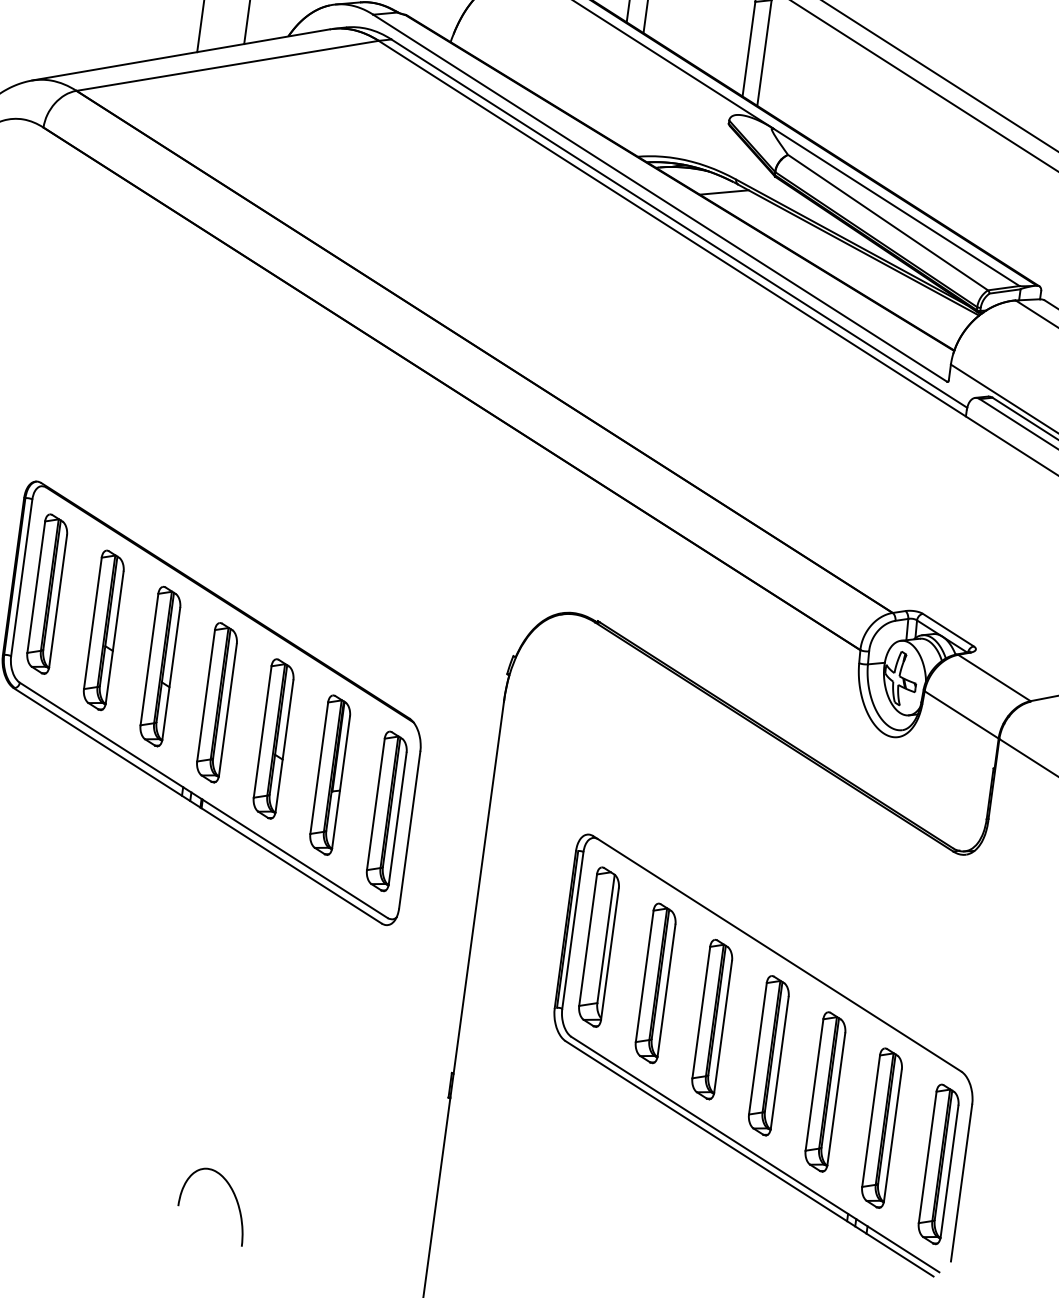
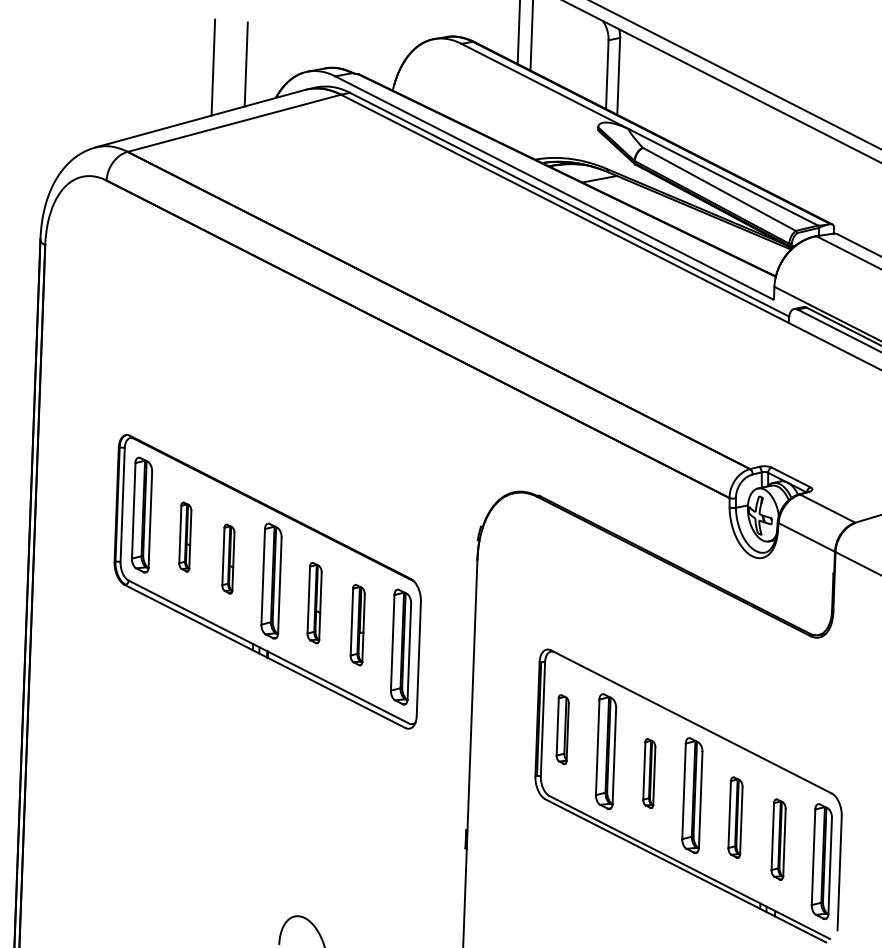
part: (104, 629) -> (185, 536), size x0.6
part: (160, 665) -> (228, 558), size x0.6
part: (273, 738) -> (314, 602), size x0.7
part: (329, 774) -> (357, 624), size x0.7
part: (598, 946) -> (562, 729), size x0.6
part: (712, 1019) -> (649, 773), size x0.6
part: (825, 1091) -> (735, 817), size x0.7
part: (881, 1128) -> (778, 839), size x0.7

